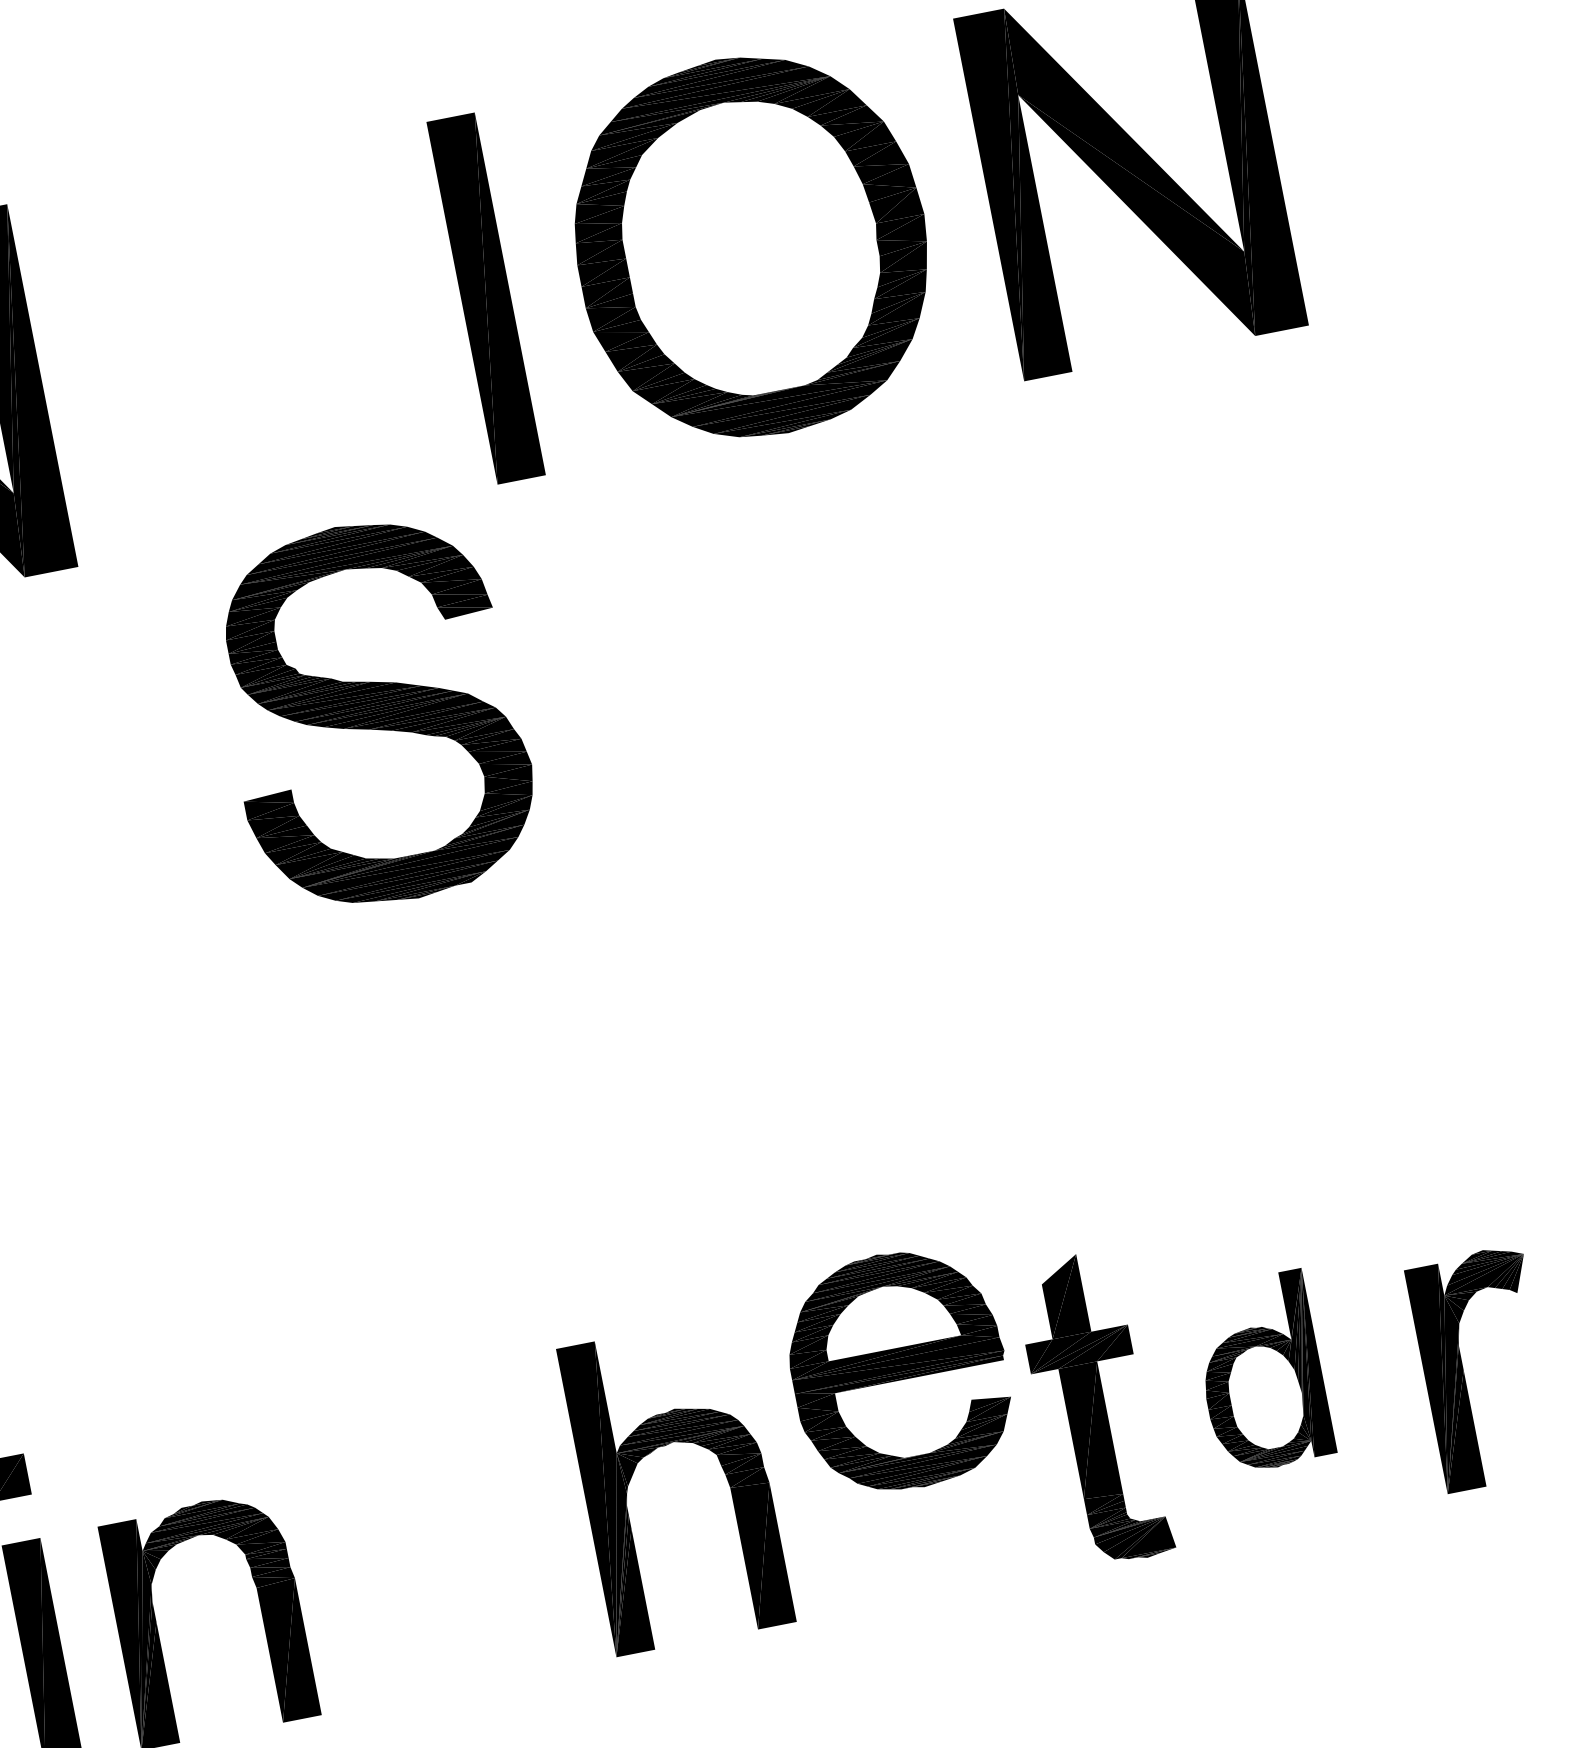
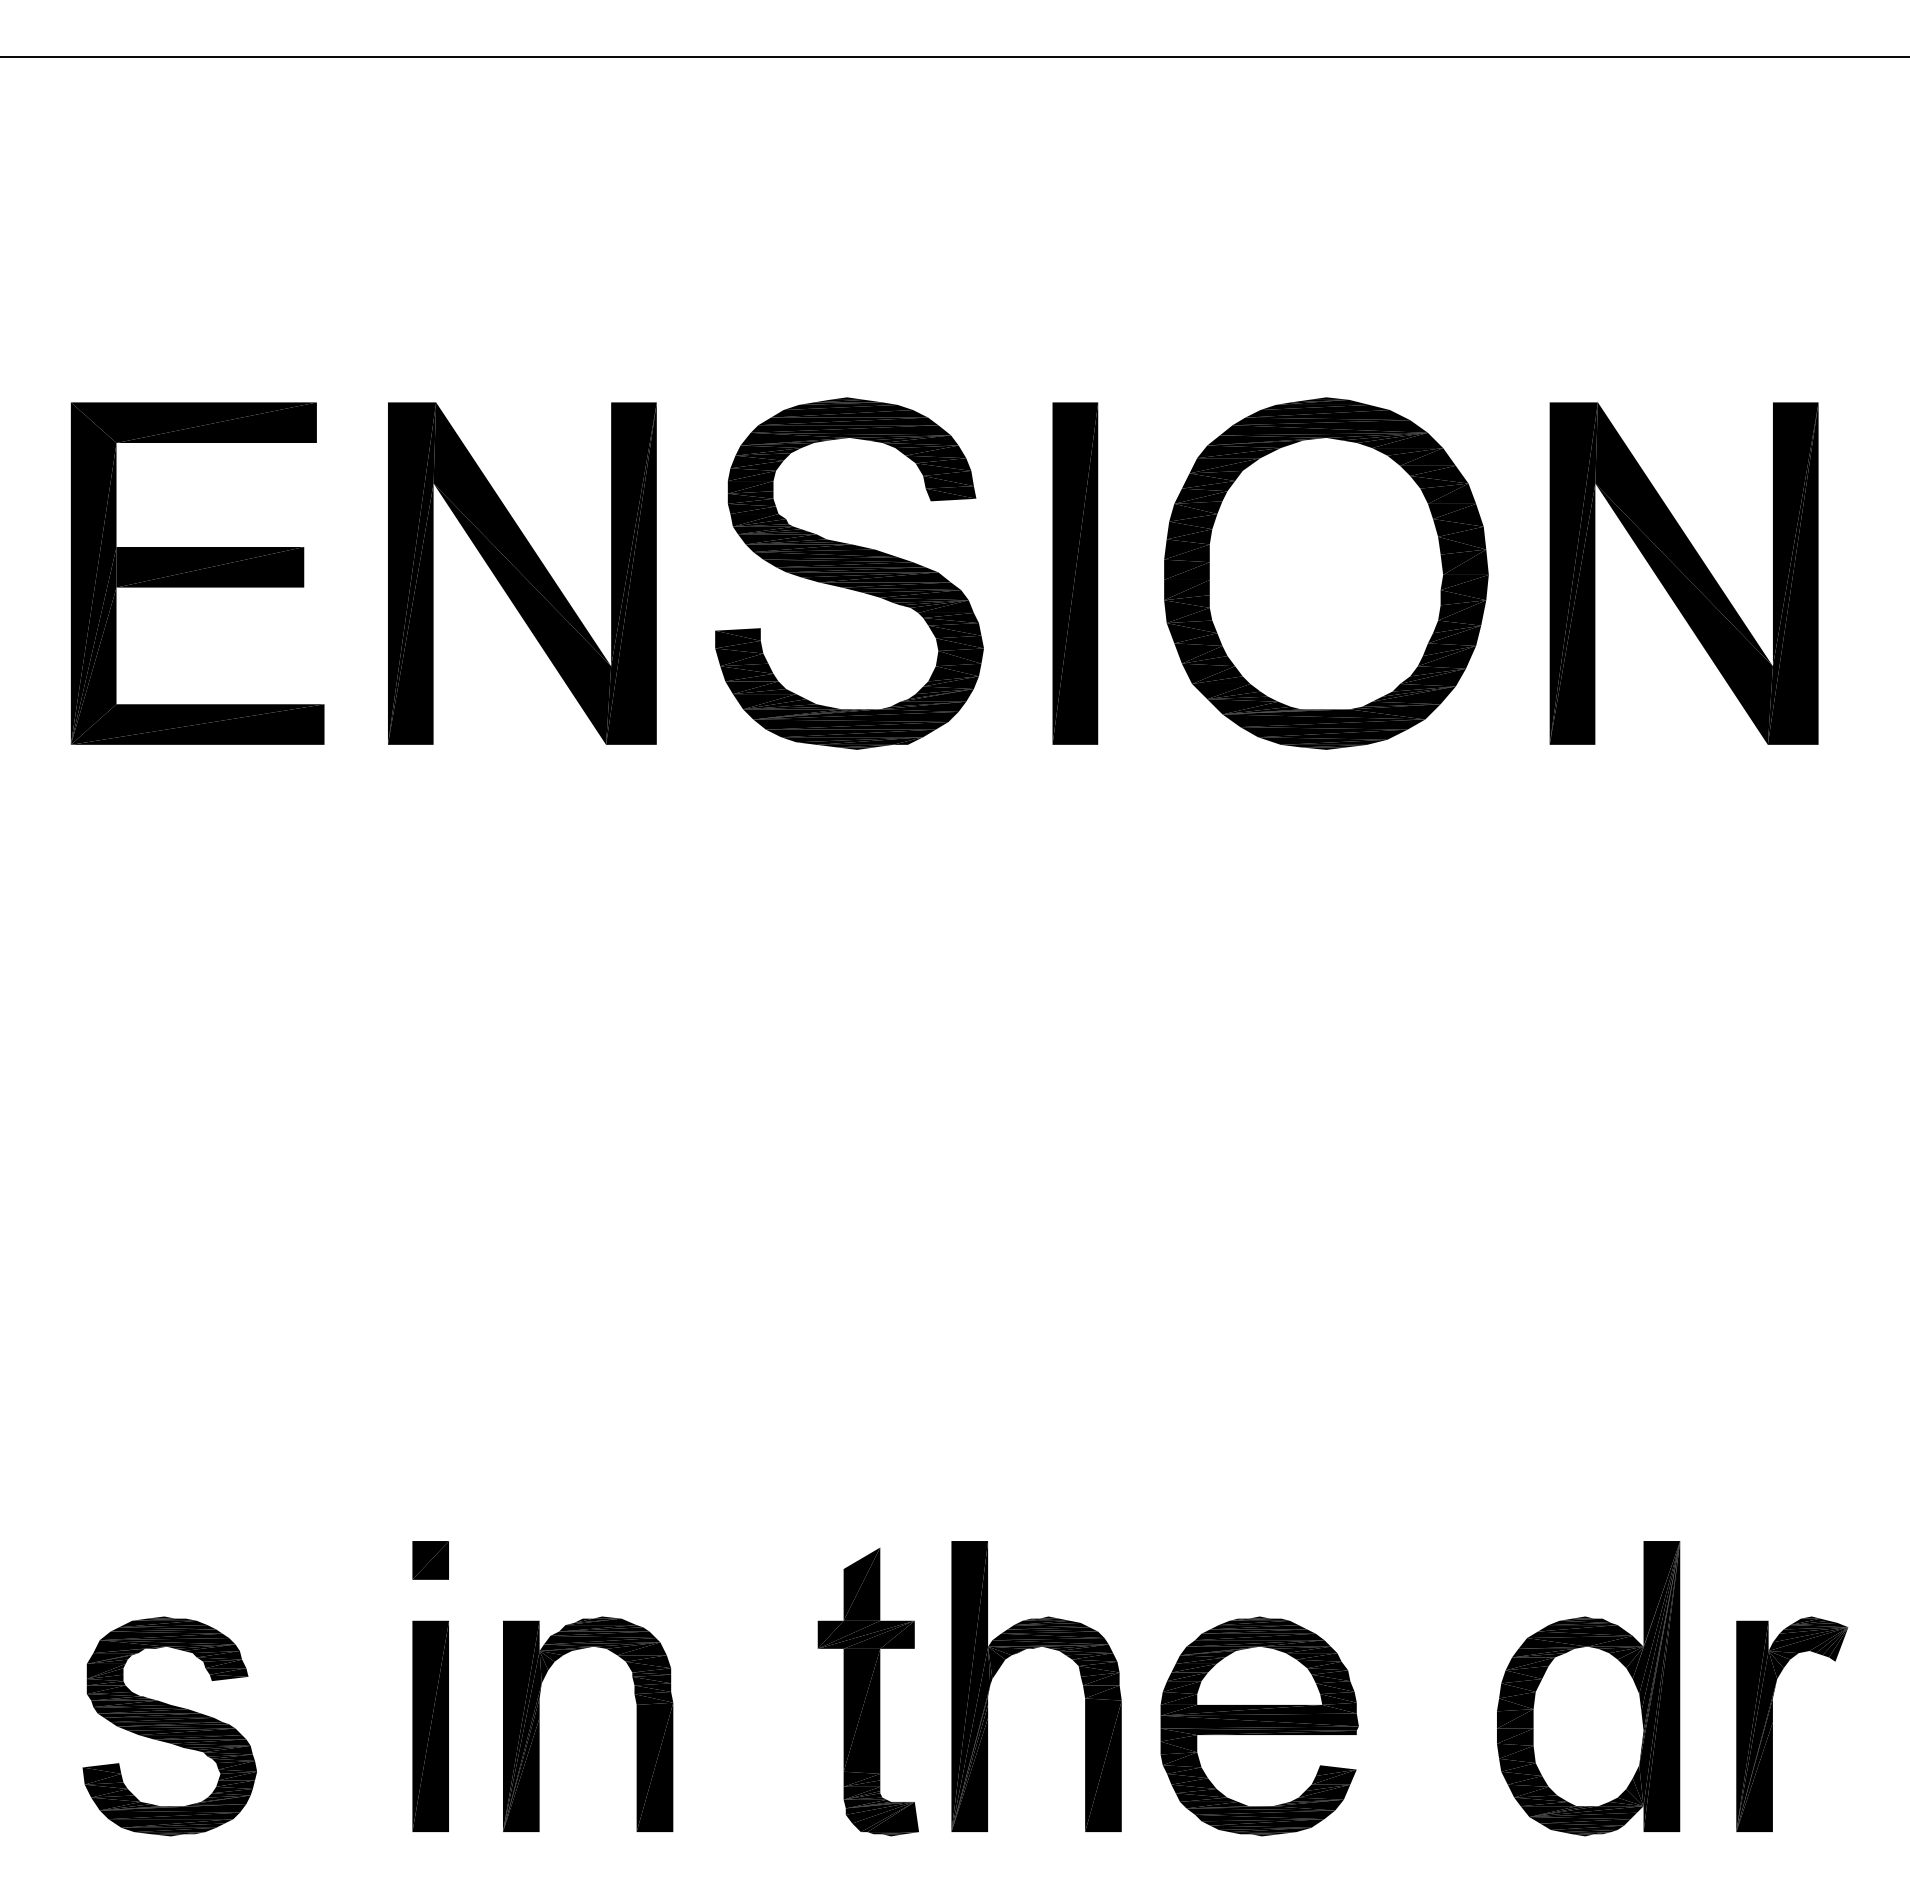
part: (374, 713) -> (849, 573), moved
part: (899, 1371) -> (1259, 1726), moved
part: (1261, 1372) -> (1588, 1688), size x1.67
part: (1092, 1409) -> (867, 1691), moved

